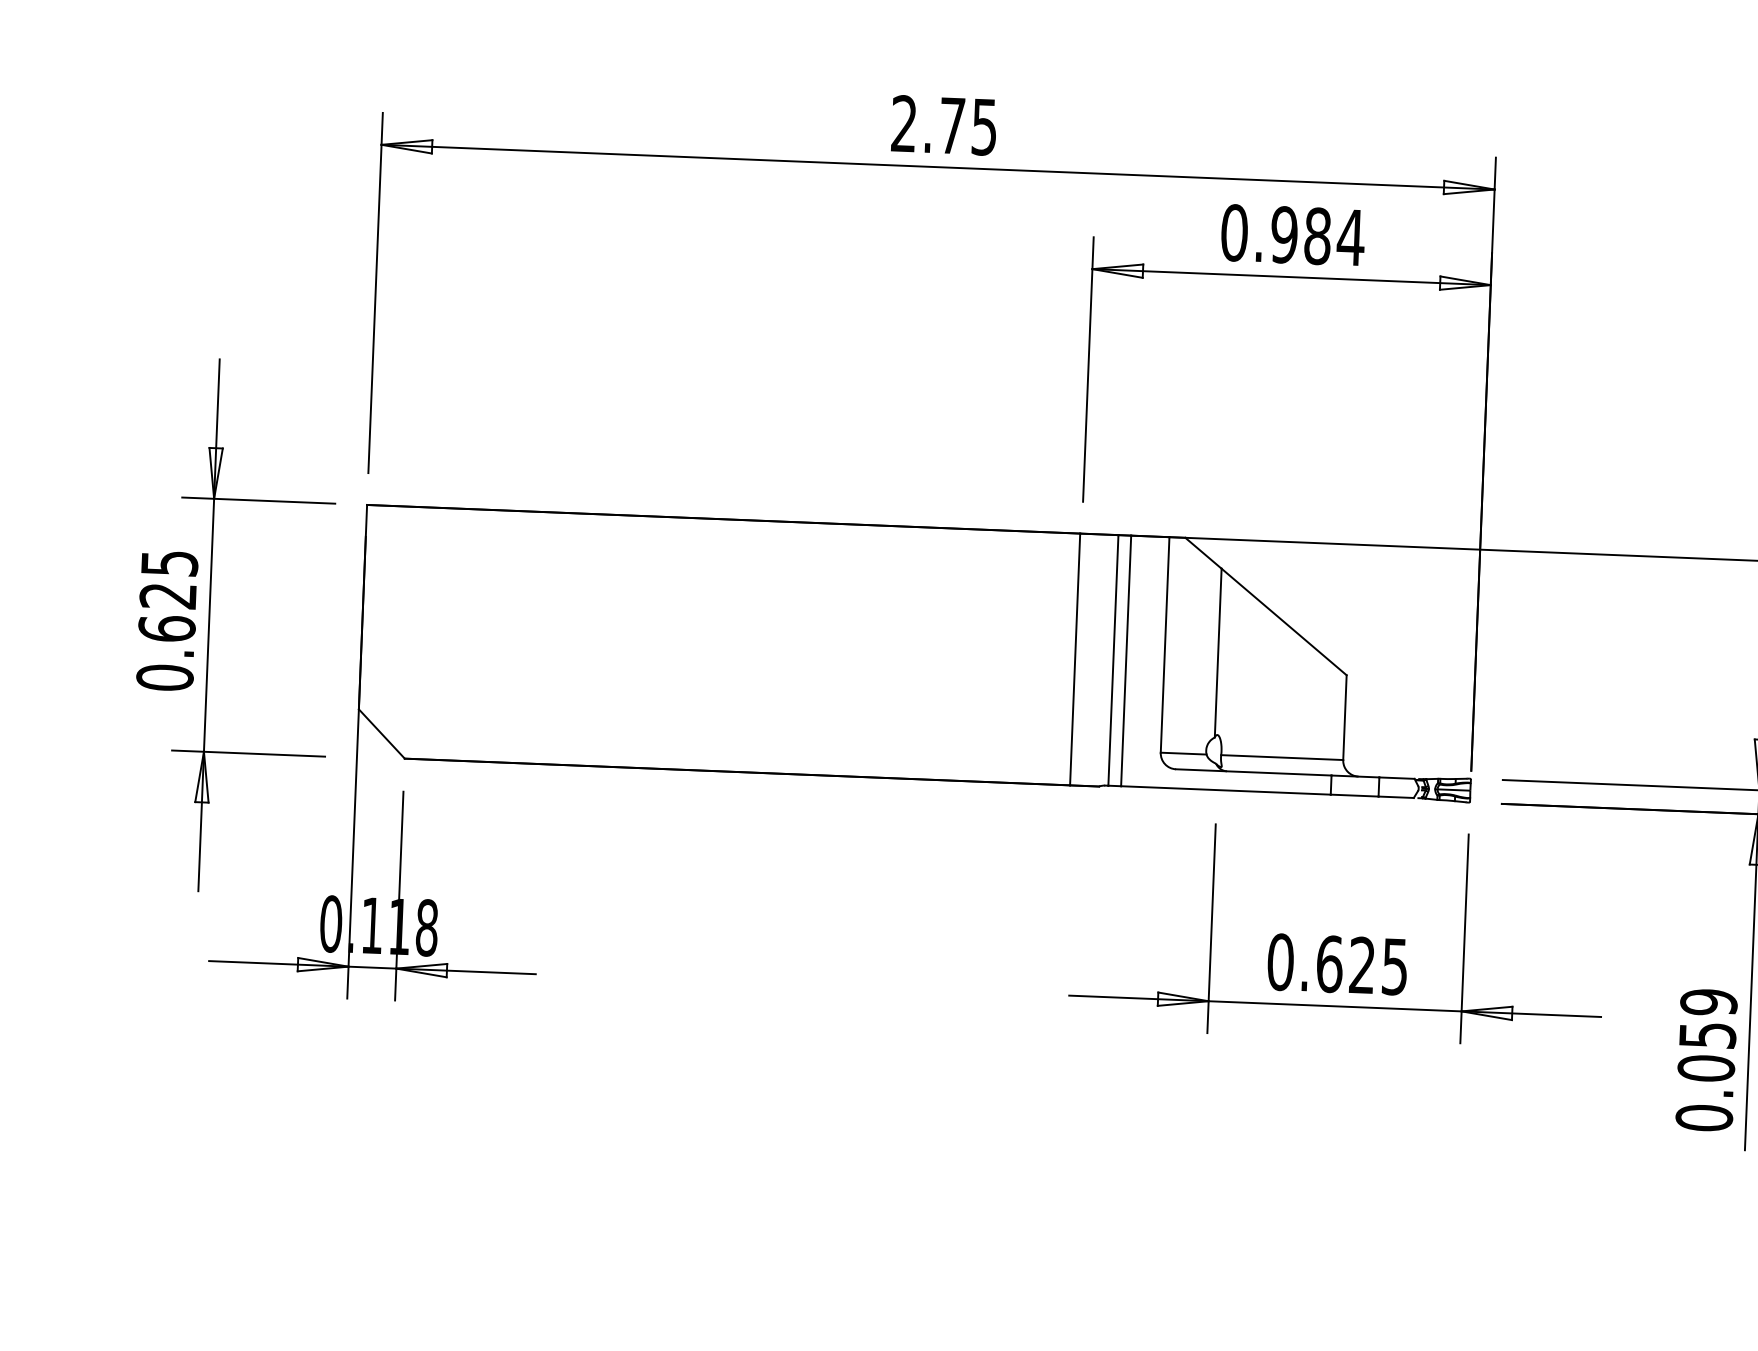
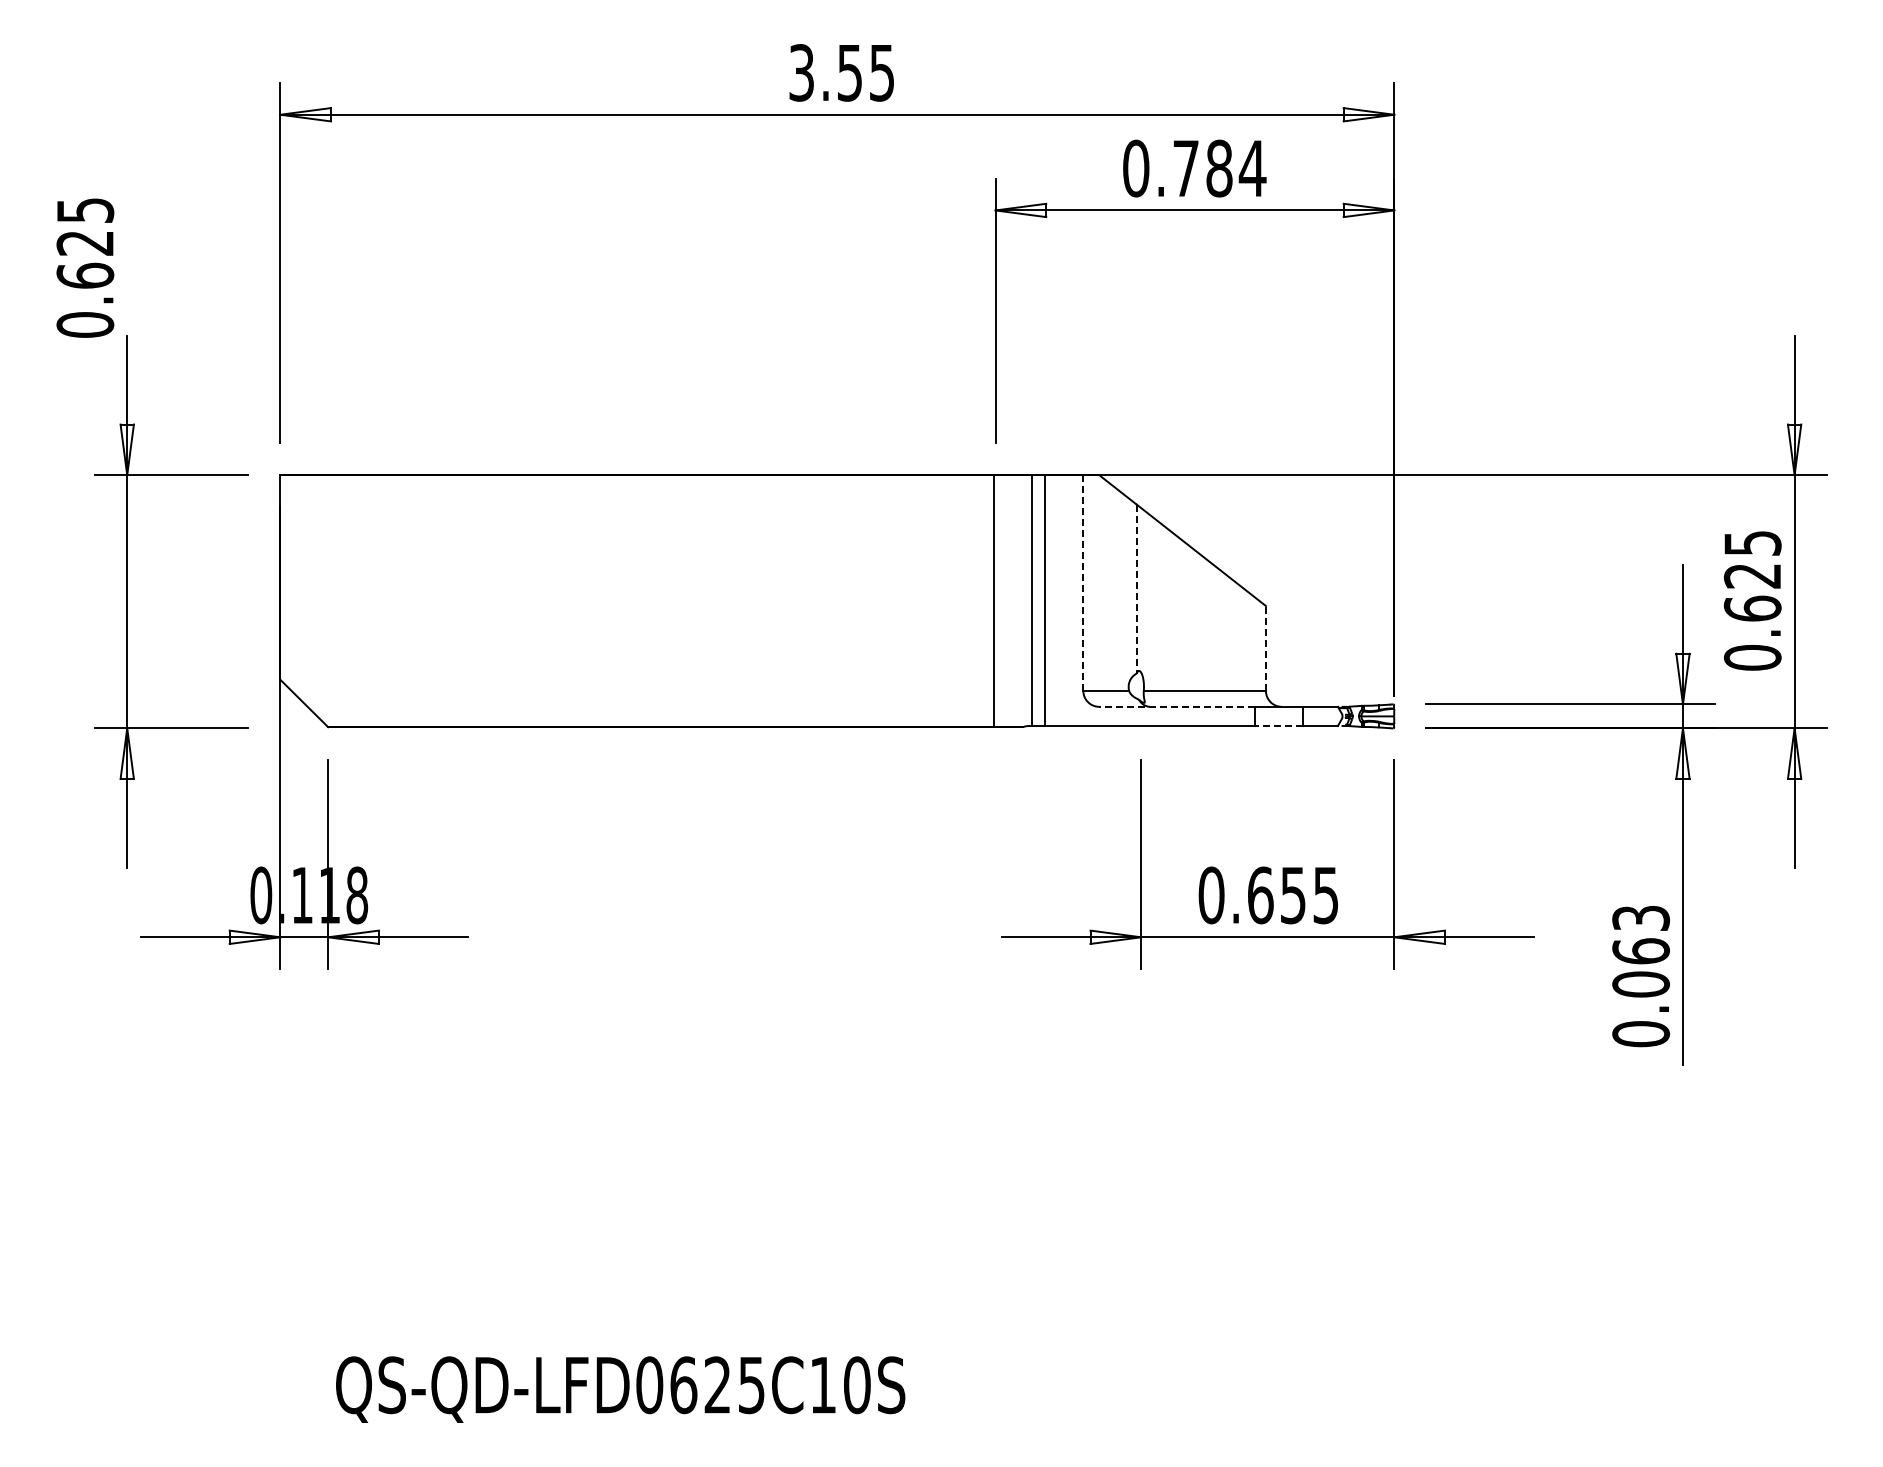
text: (927, 124) -> (825, 72), 2.75 -> 3.55
text: (1284, 234) -> (1186, 168), 0.984 -> 0.784
text: (167, 620) -> (85, 267), moved
line: (1165, 645) -> (1083, 583), solid -> dashed
line: (1217, 653) -> (1136, 589), solid -> dashed
line: (1344, 716) -> (1265, 647), solid -> dashed
line: (1254, 772) -> (1177, 706), solid -> dashed
line: (1354, 795) -> (1278, 725), solid -> dashed
text: (1361, 965) -> (1292, 895), 0.625 -> 0.655
text: (1707, 1018) -> (1640, 934), 0.059 -> 0.063

